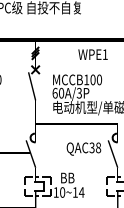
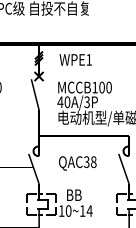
text: (92, 54) -> (75, 59), moved
text: (54, 92) -> (59, 101), 60A/3P -> 40A/3P
text: (83, 148) -> (77, 162), moved

